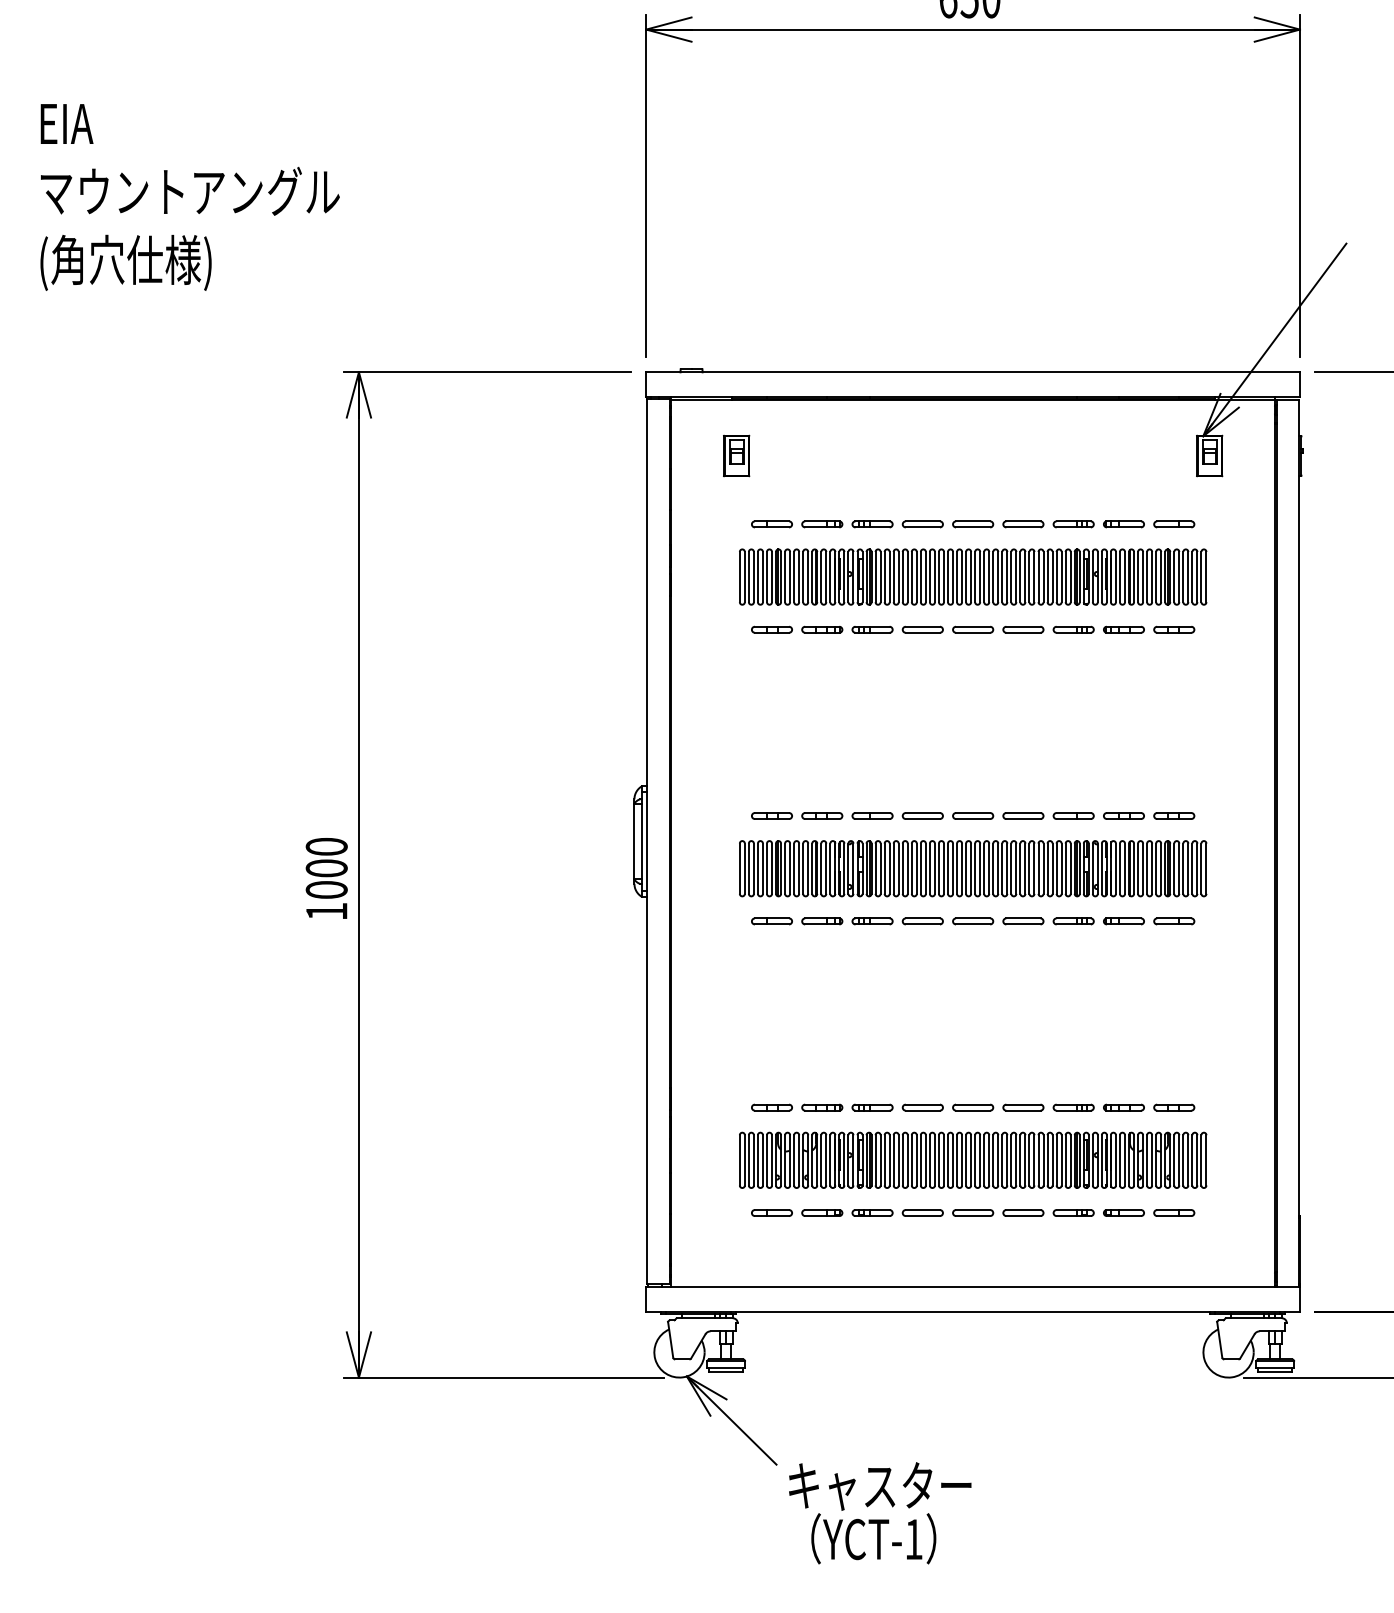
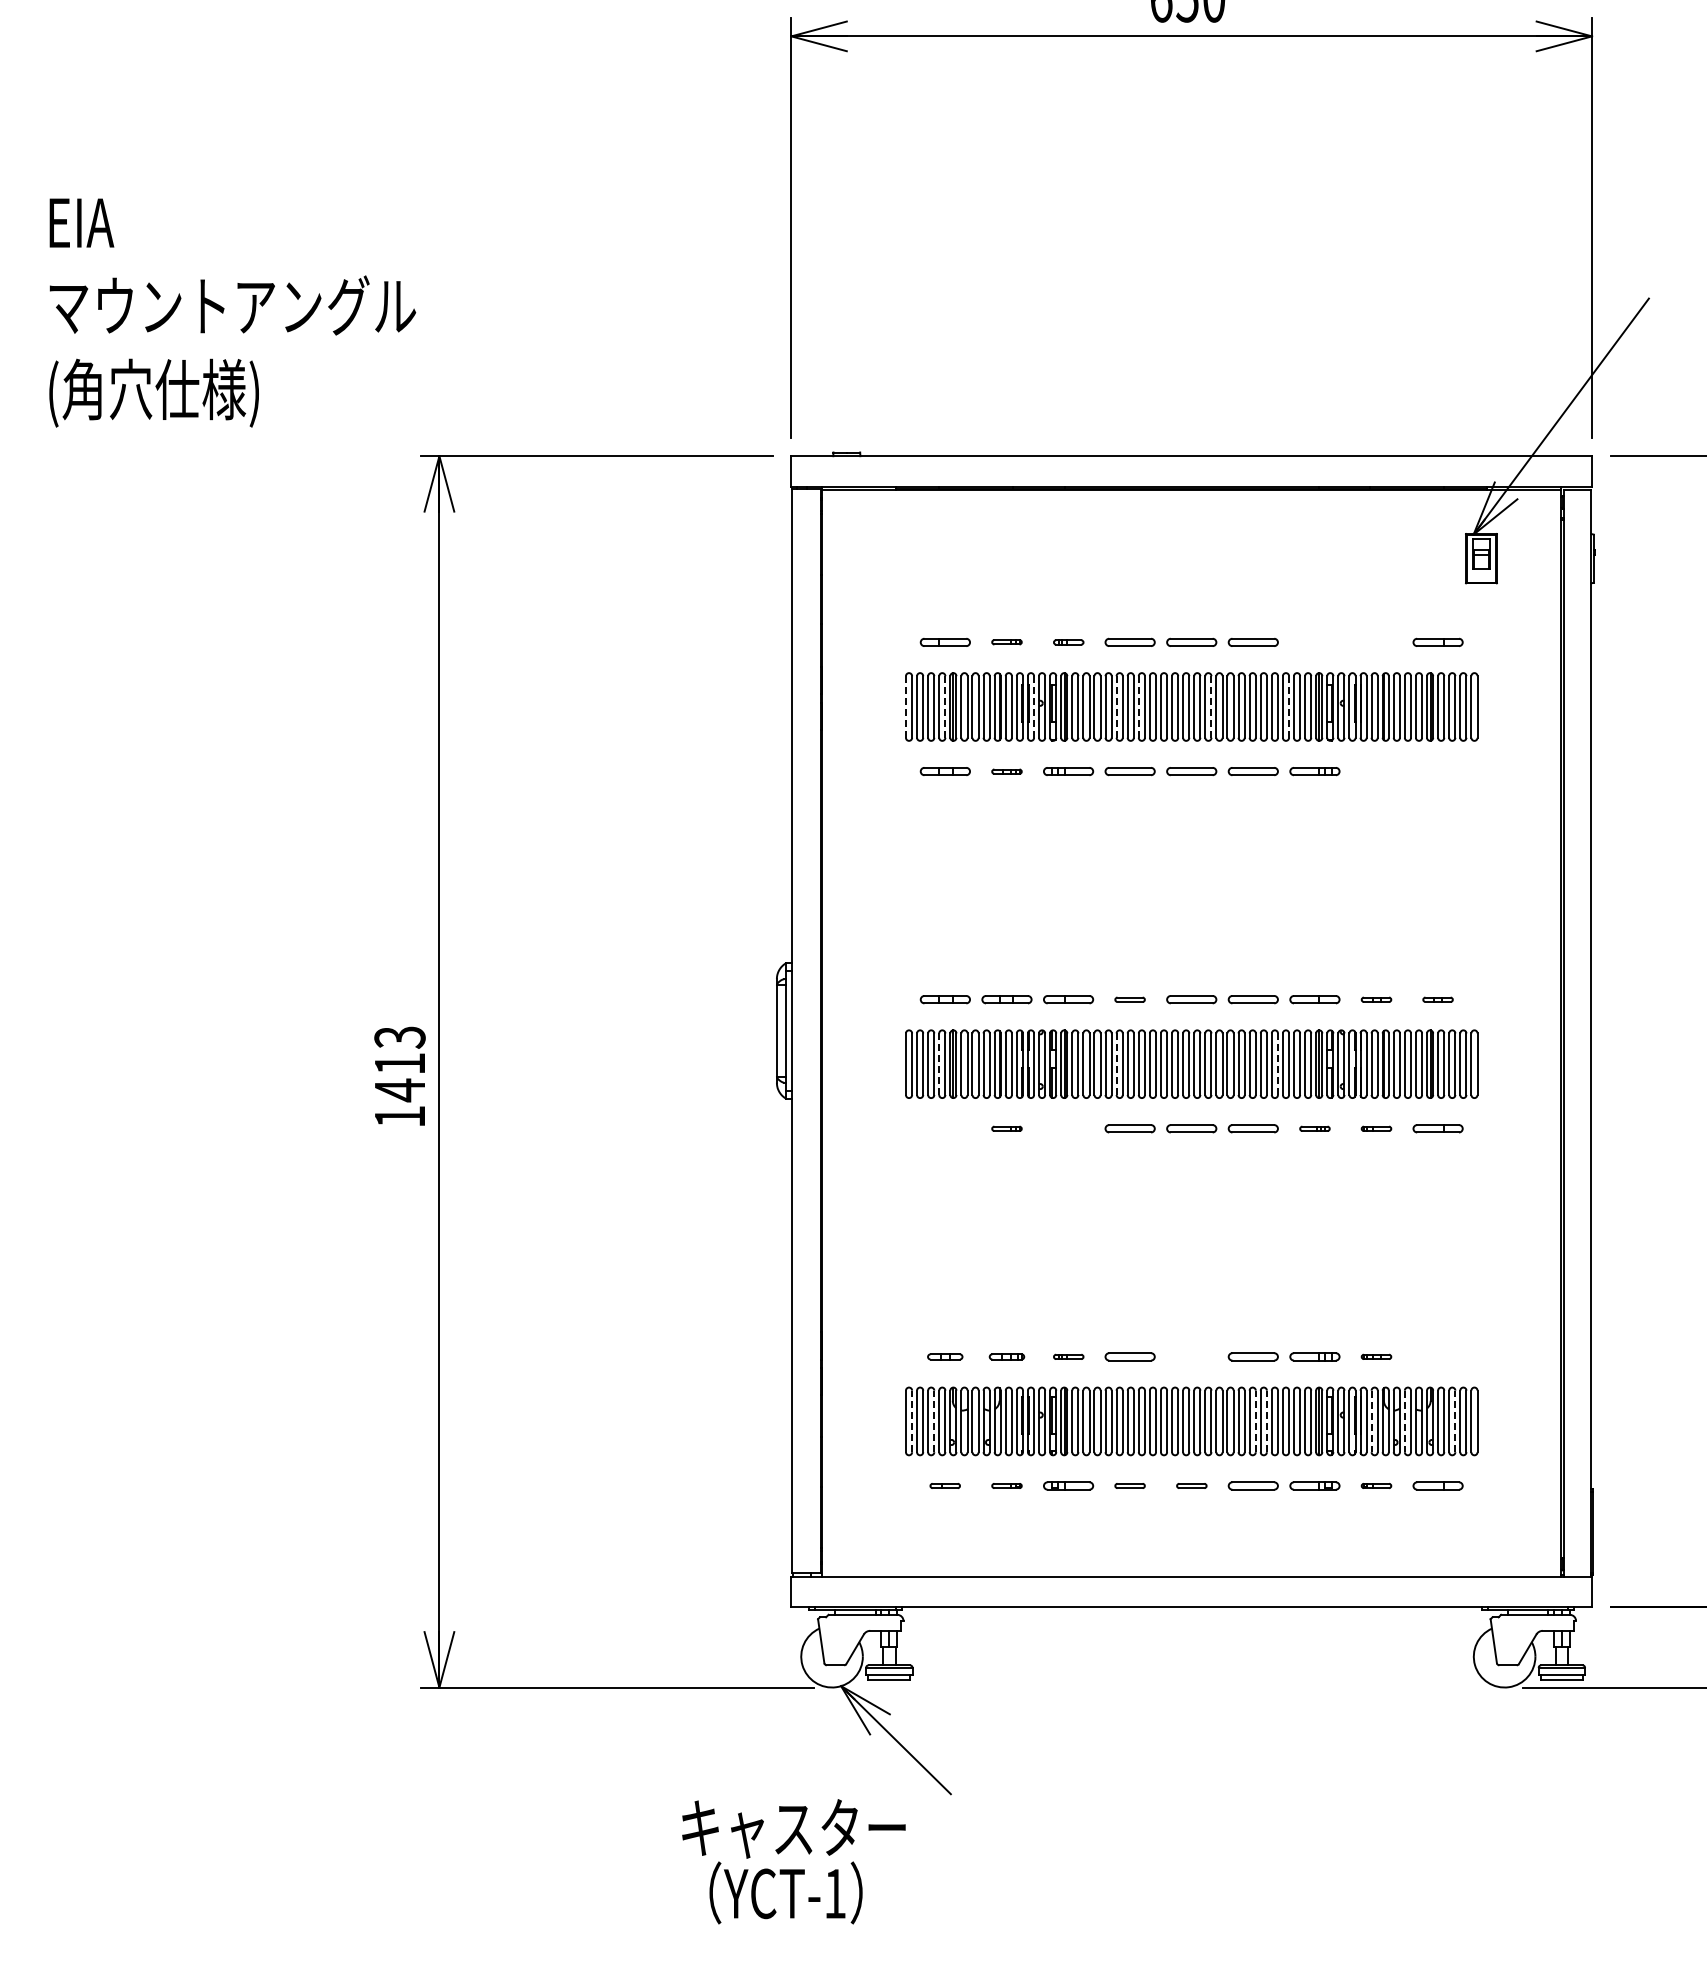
text: (190, 197) -> (232, 312), moved
part: (736, 455) -> (901, 558), removed
part: (821, 523) -> (1006, 641), size x0.6
part: (1073, 523) -> (1314, 641), removed
part: (872, 524) -> (1068, 642), size x0.6
part: (1123, 524) -> (1376, 642), removed
line: (739, 577) -> (905, 707), solid -> dashed
line: (772, 577) -> (945, 707), solid -> dashed
line: (844, 577) -> (1034, 707), solid -> dashed
line: (911, 577) -> (1116, 707), solid -> dashed
line: (929, 577) -> (1138, 707), solid -> dashed
line: (989, 577) -> (1211, 707), solid -> dashed
line: (1052, 577) -> (1289, 707), solid -> dashed
part: (821, 629) -> (1006, 771), size x0.6
part: (1123, 629) -> (1376, 771), removed
part: (1173, 629) -> (1437, 771), removed
part: (922, 815) -> (1129, 999), size x0.6
part: (1123, 815) -> (1376, 999), size x0.6
part: (1173, 815) -> (1437, 999), size x0.6
text: (326, 868) -> (399, 1064), 1000 -> 1413
line: (767, 868) -> (939, 1064), solid -> dashed
line: (911, 868) -> (1116, 1064), solid -> dashed
line: (1043, 868) -> (1277, 1064), solid -> dashed
part: (771, 921) -> (944, 1128), removed
part: (821, 921) -> (1006, 1128), size x0.6
part: (872, 921) -> (1068, 1128), removed
part: (1073, 921) -> (1314, 1128), size x0.6
part: (1123, 921) -> (1376, 1128), size x0.6
part: (771, 1107) -> (944, 1356), size x0.7
part: (821, 1107) -> (1006, 1356), size x0.7
part: (872, 1107) -> (1068, 1356), size x0.6
part: (972, 1107) -> (1191, 1356), removed
part: (1123, 1107) -> (1376, 1356), size x0.6
part: (1173, 1107) -> (1437, 1356), removed
line: (745, 1160) -> (912, 1421), solid -> dashed
line: (763, 1160) -> (934, 1421), solid -> dashed
line: (1025, 1160) -> (1255, 1421), solid -> dashed
line: (1034, 1160) -> (1266, 1421), solid -> dashed
line: (1119, 1160) -> (1371, 1421), solid -> dashed
line: (1146, 1160) -> (1404, 1421), solid -> dashed
line: (1188, 1160) -> (1455, 1421), solid -> dashed
part: (771, 1212) -> (944, 1485), size x0.6
part: (821, 1212) -> (1006, 1485), size x0.6
part: (922, 1212) -> (1129, 1485), size x0.6
part: (972, 1212) -> (1191, 1485), size x0.6
part: (1123, 1212) -> (1376, 1485), size x0.6
text: (879, 1513) -> (793, 1861), moved

